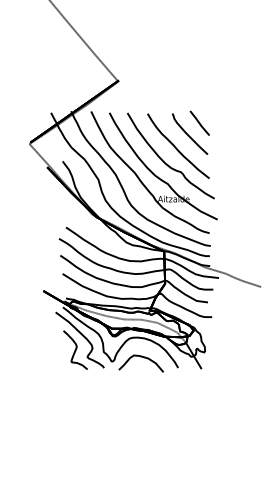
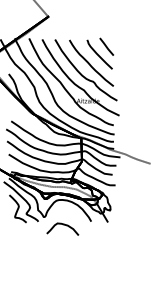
curve: (143, 358) -> (64, 225), moved

